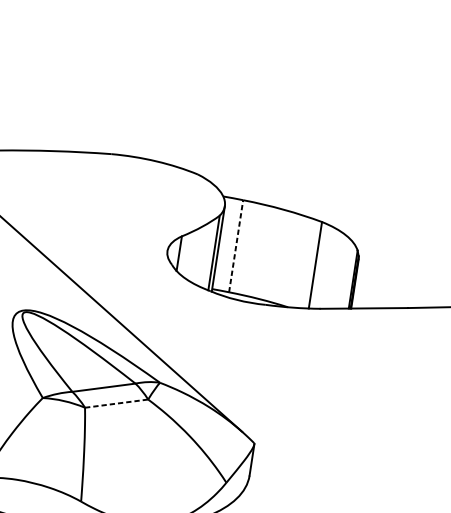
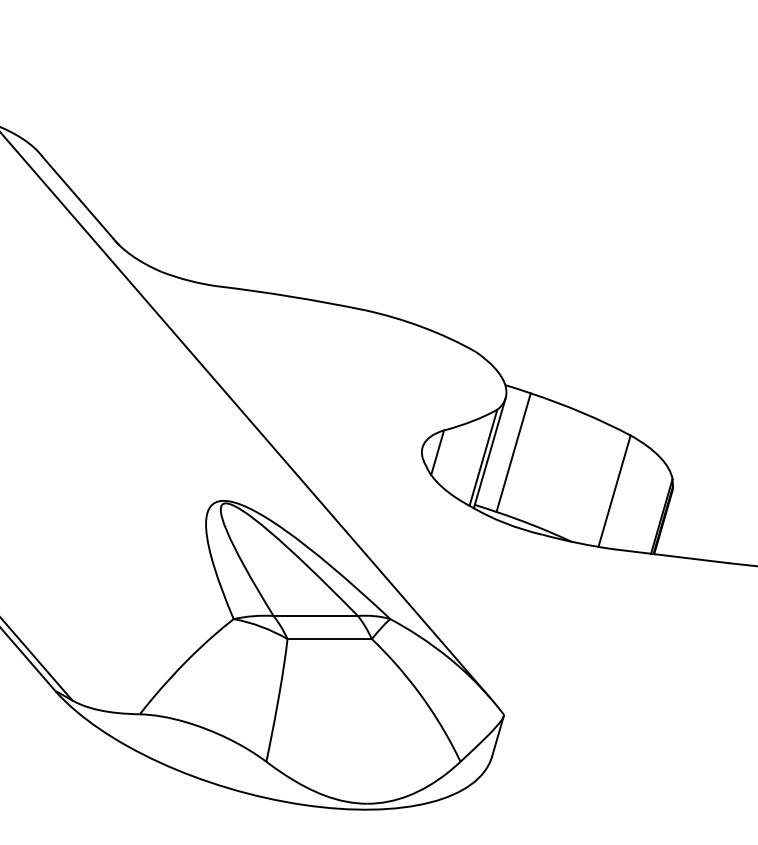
line: (236, 246) -> (513, 452), dashed -> solid
line: (117, 403) -> (330, 639), dashed -> solid

